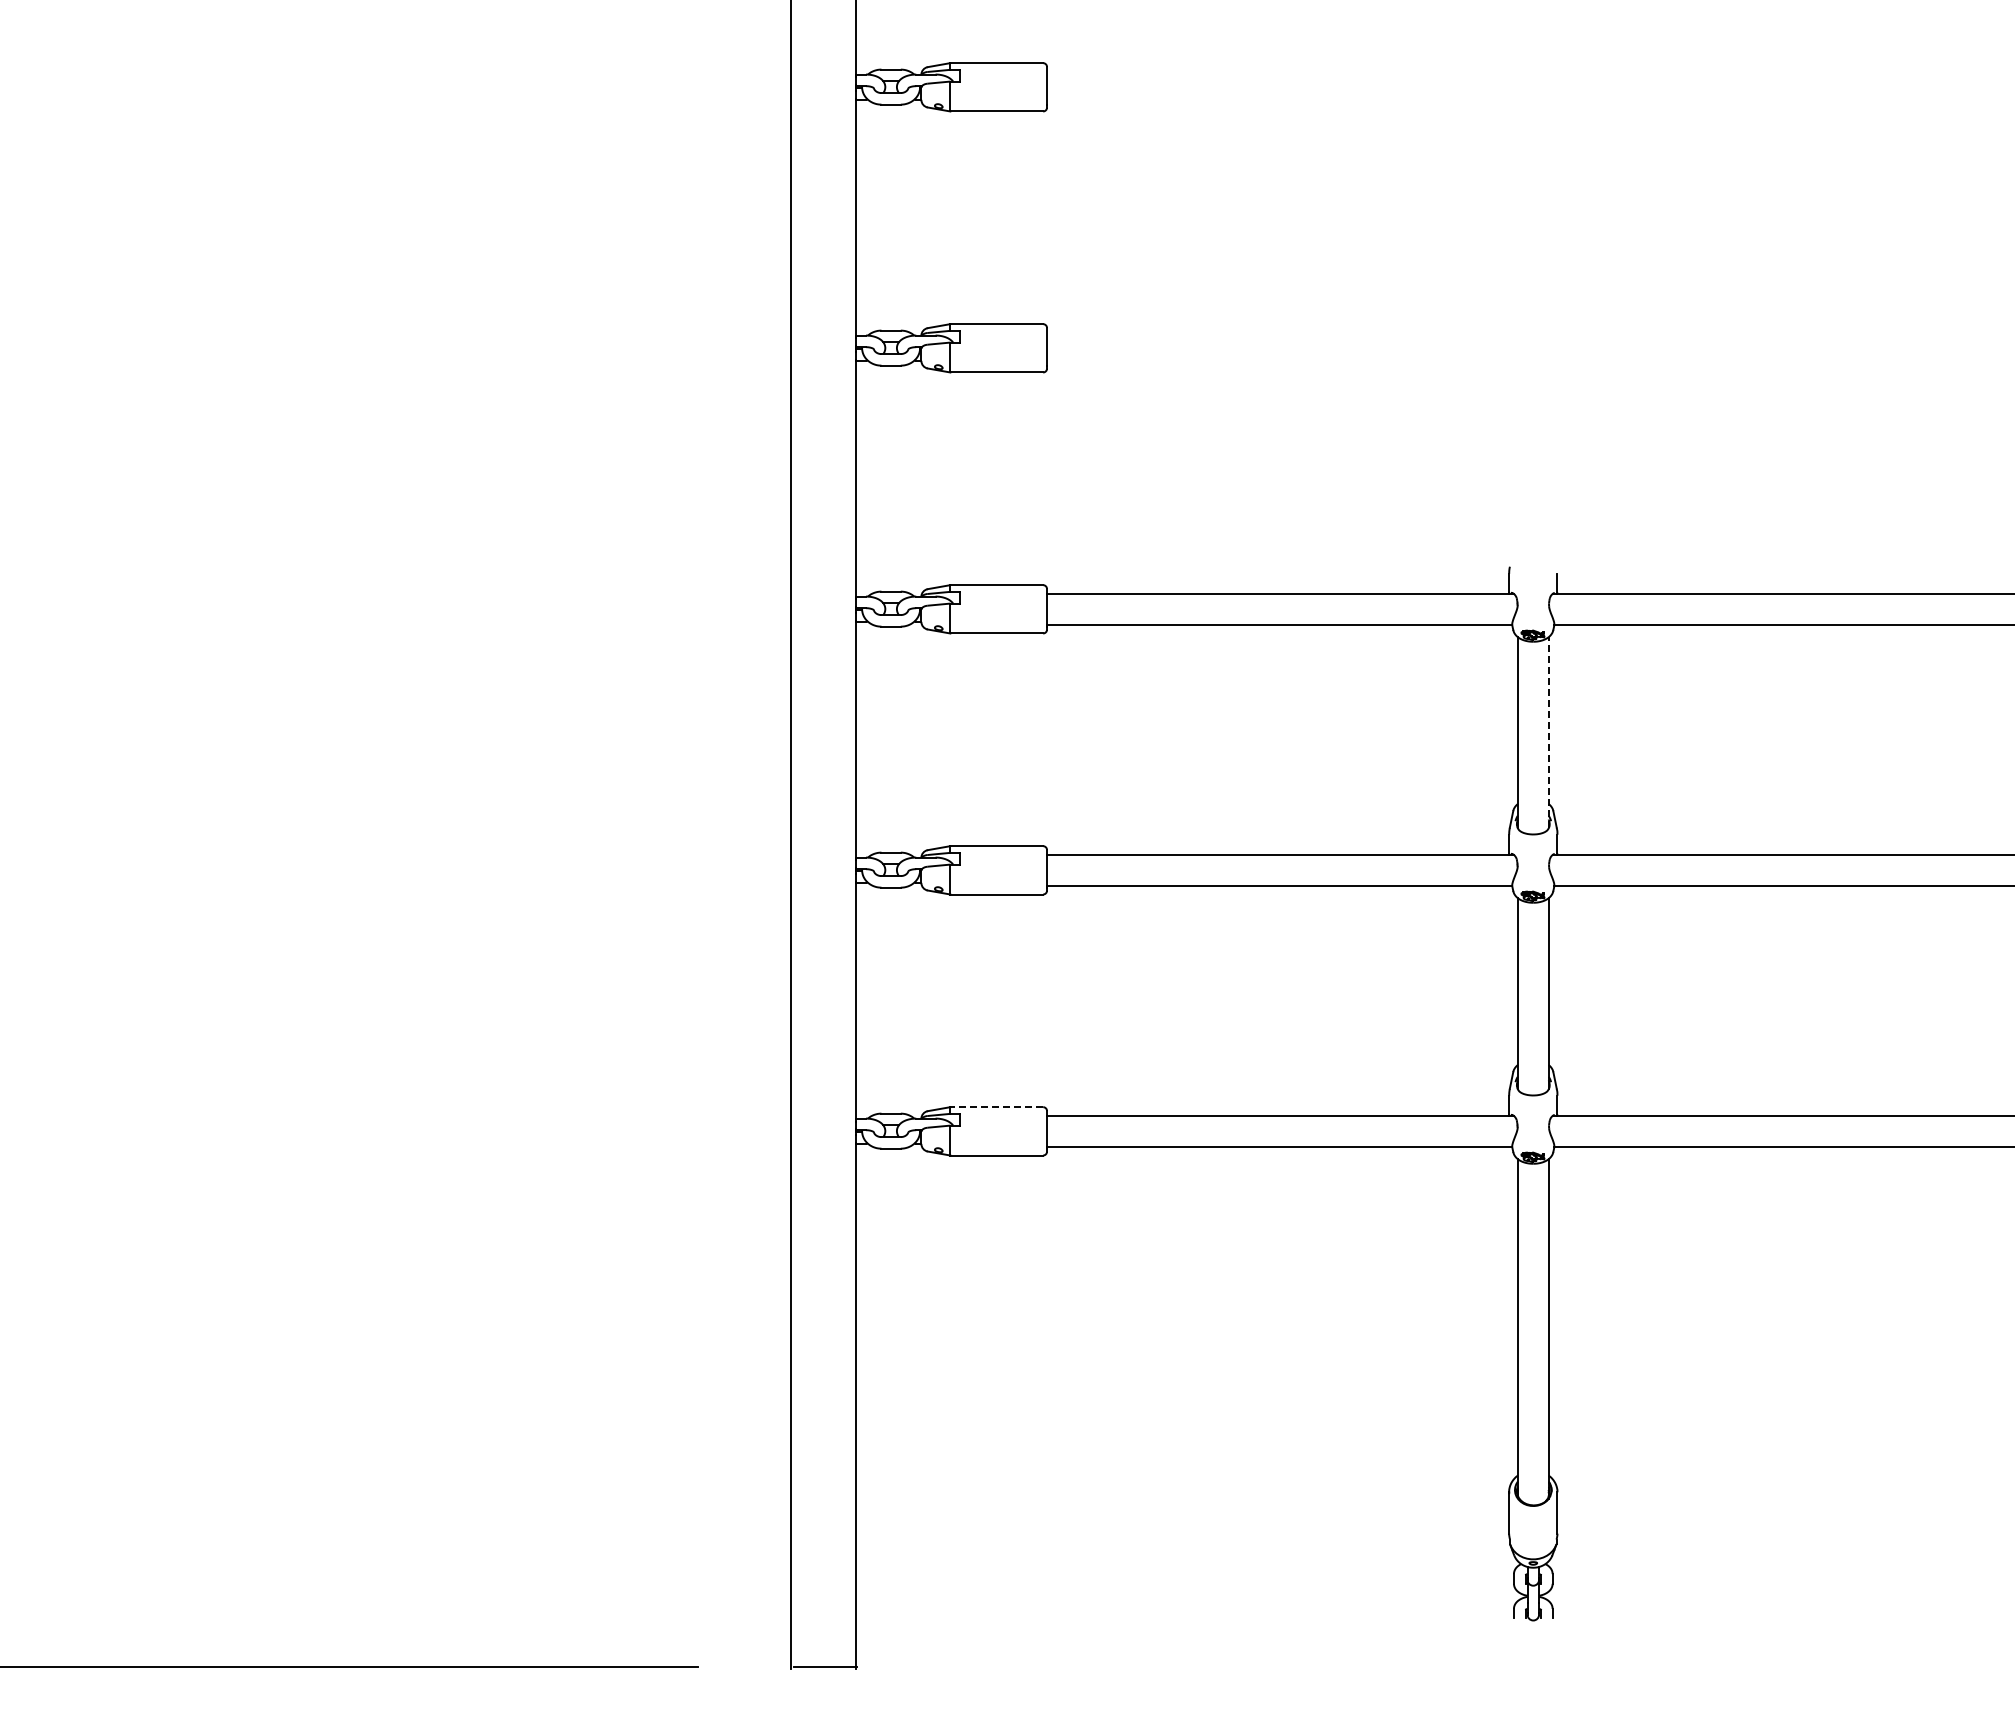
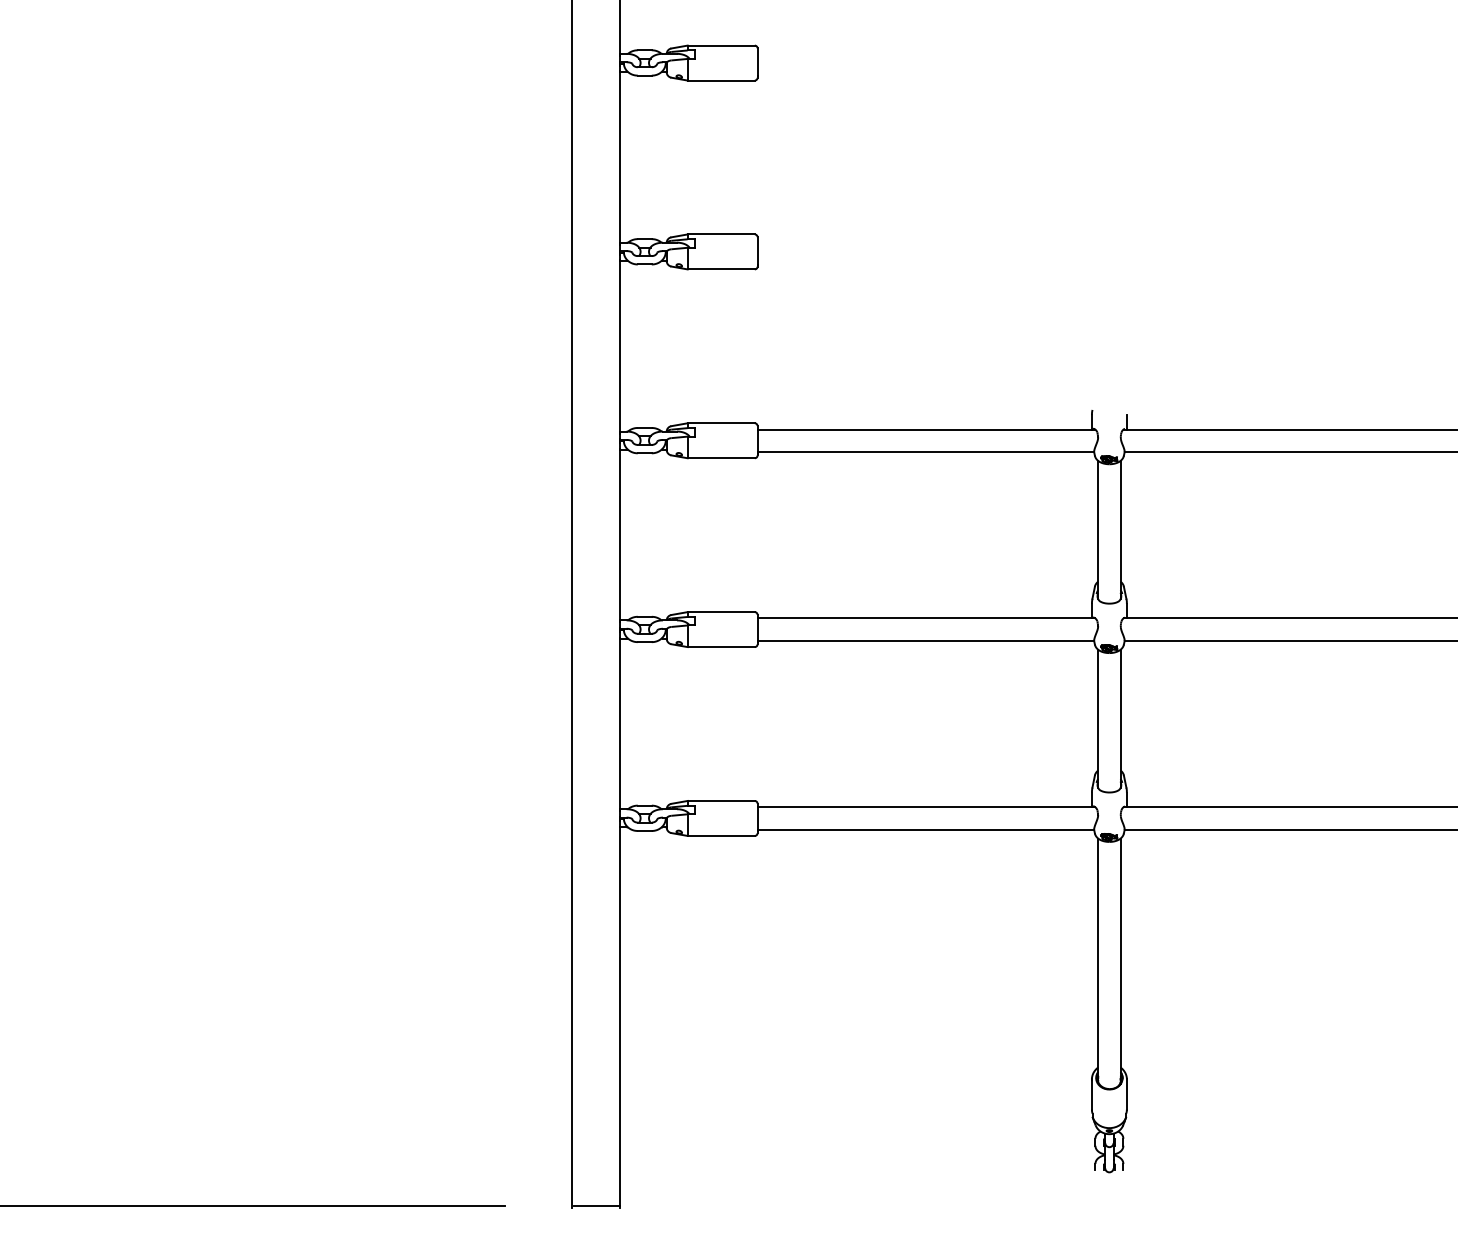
line: (1548, 731) -> (1120, 529), dashed -> solid
line: (996, 1107) -> (721, 801), dashed -> solid

